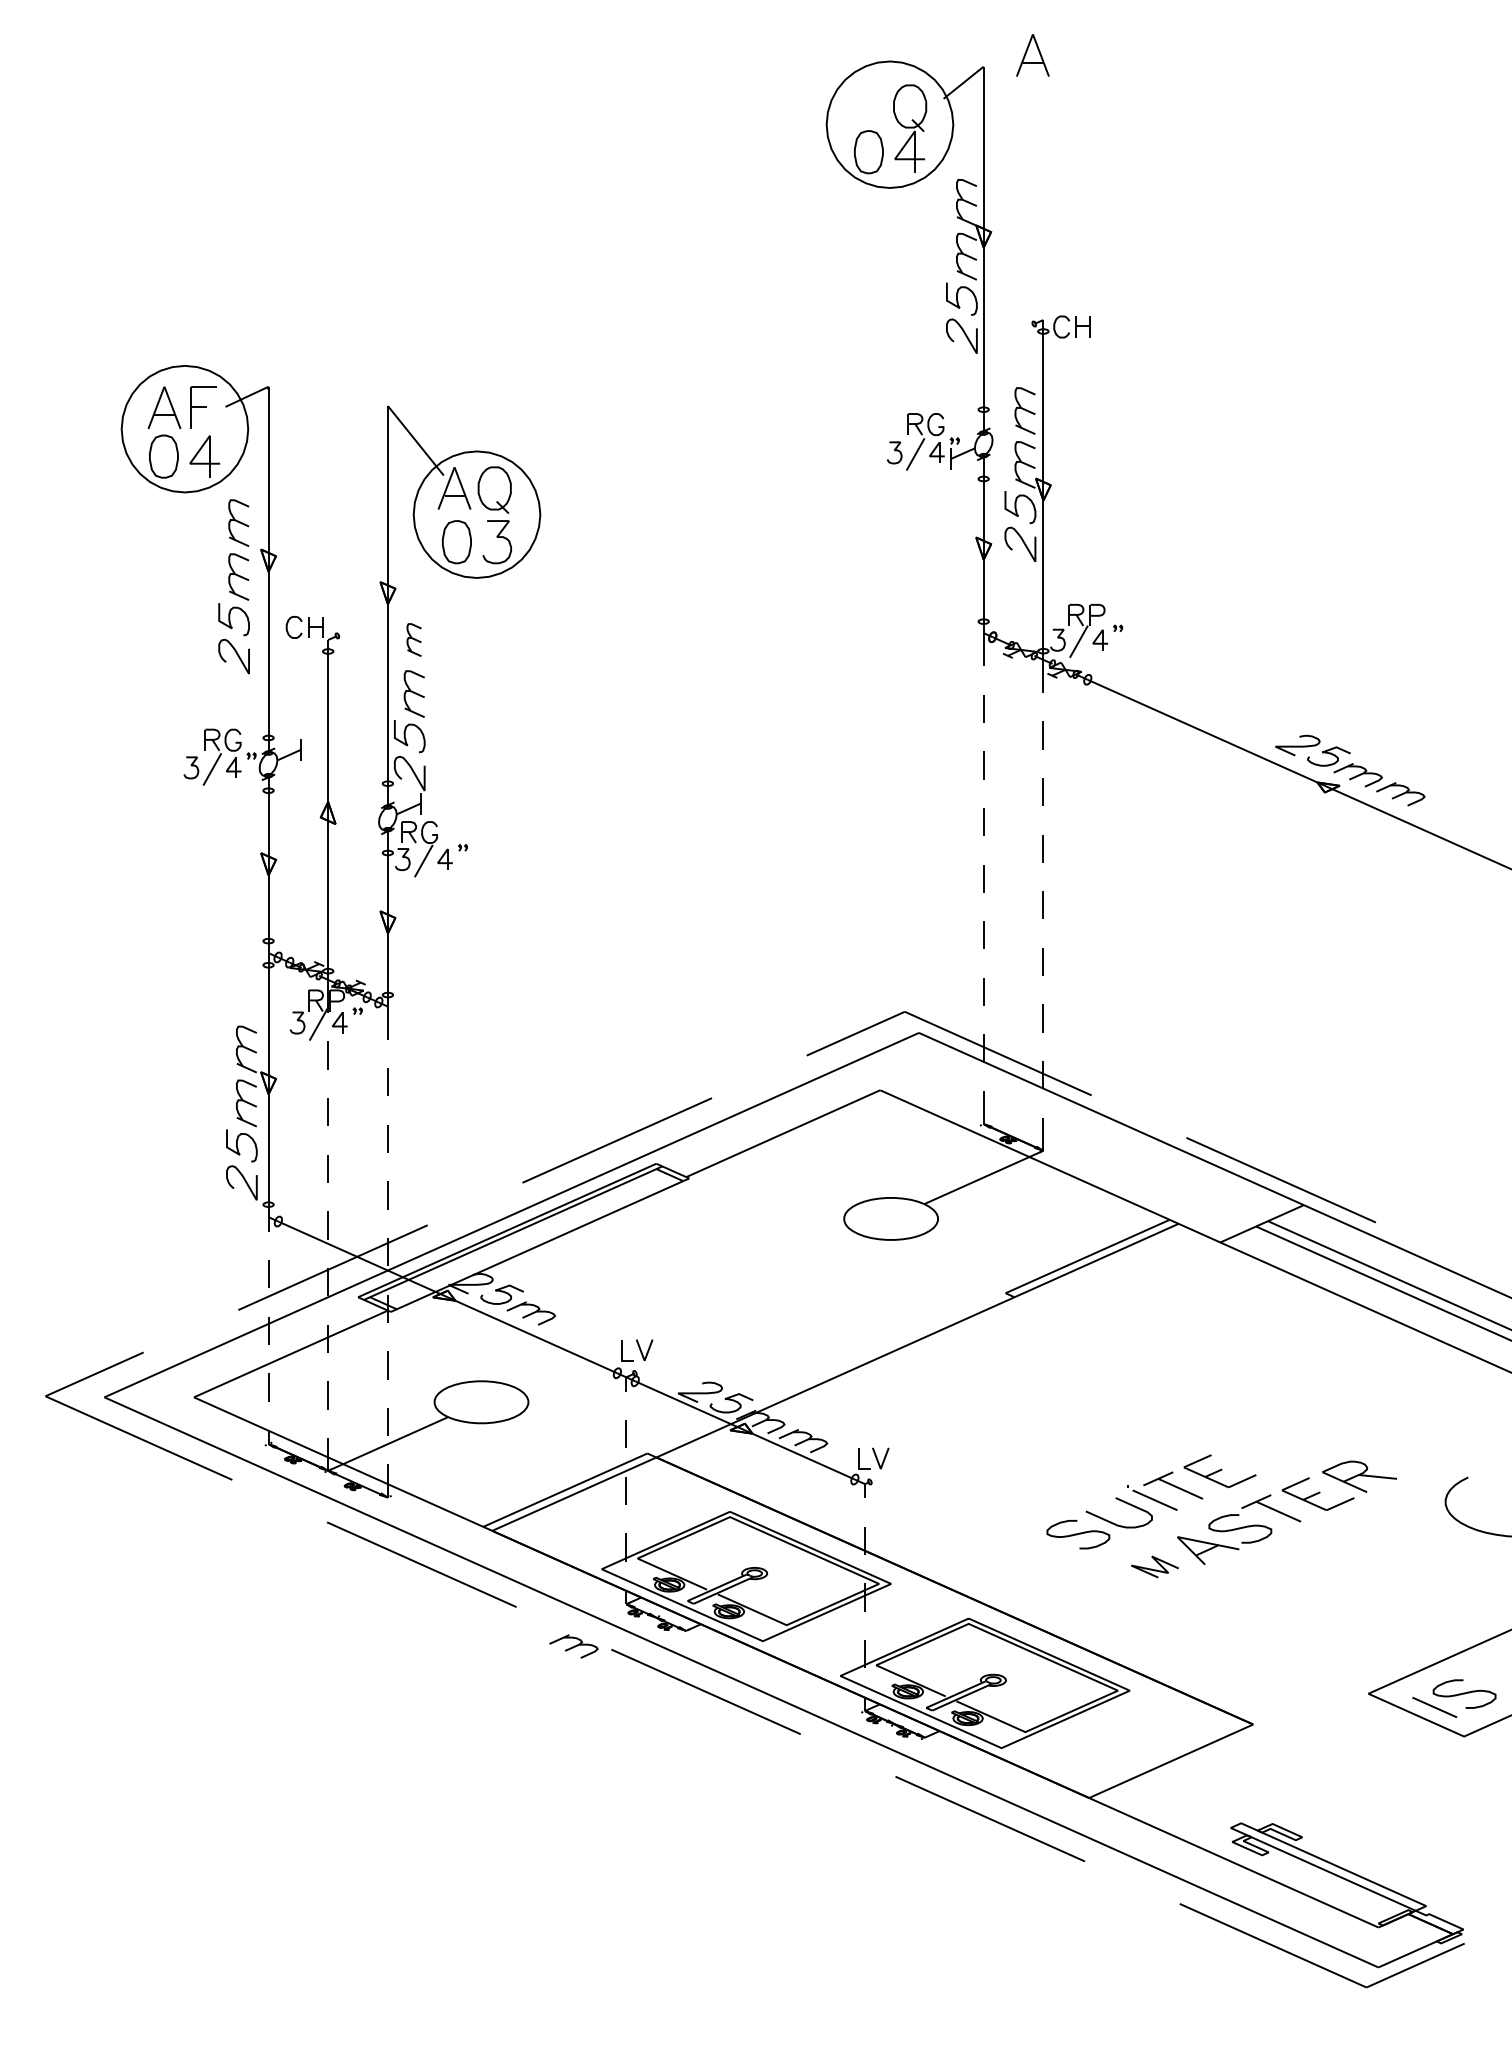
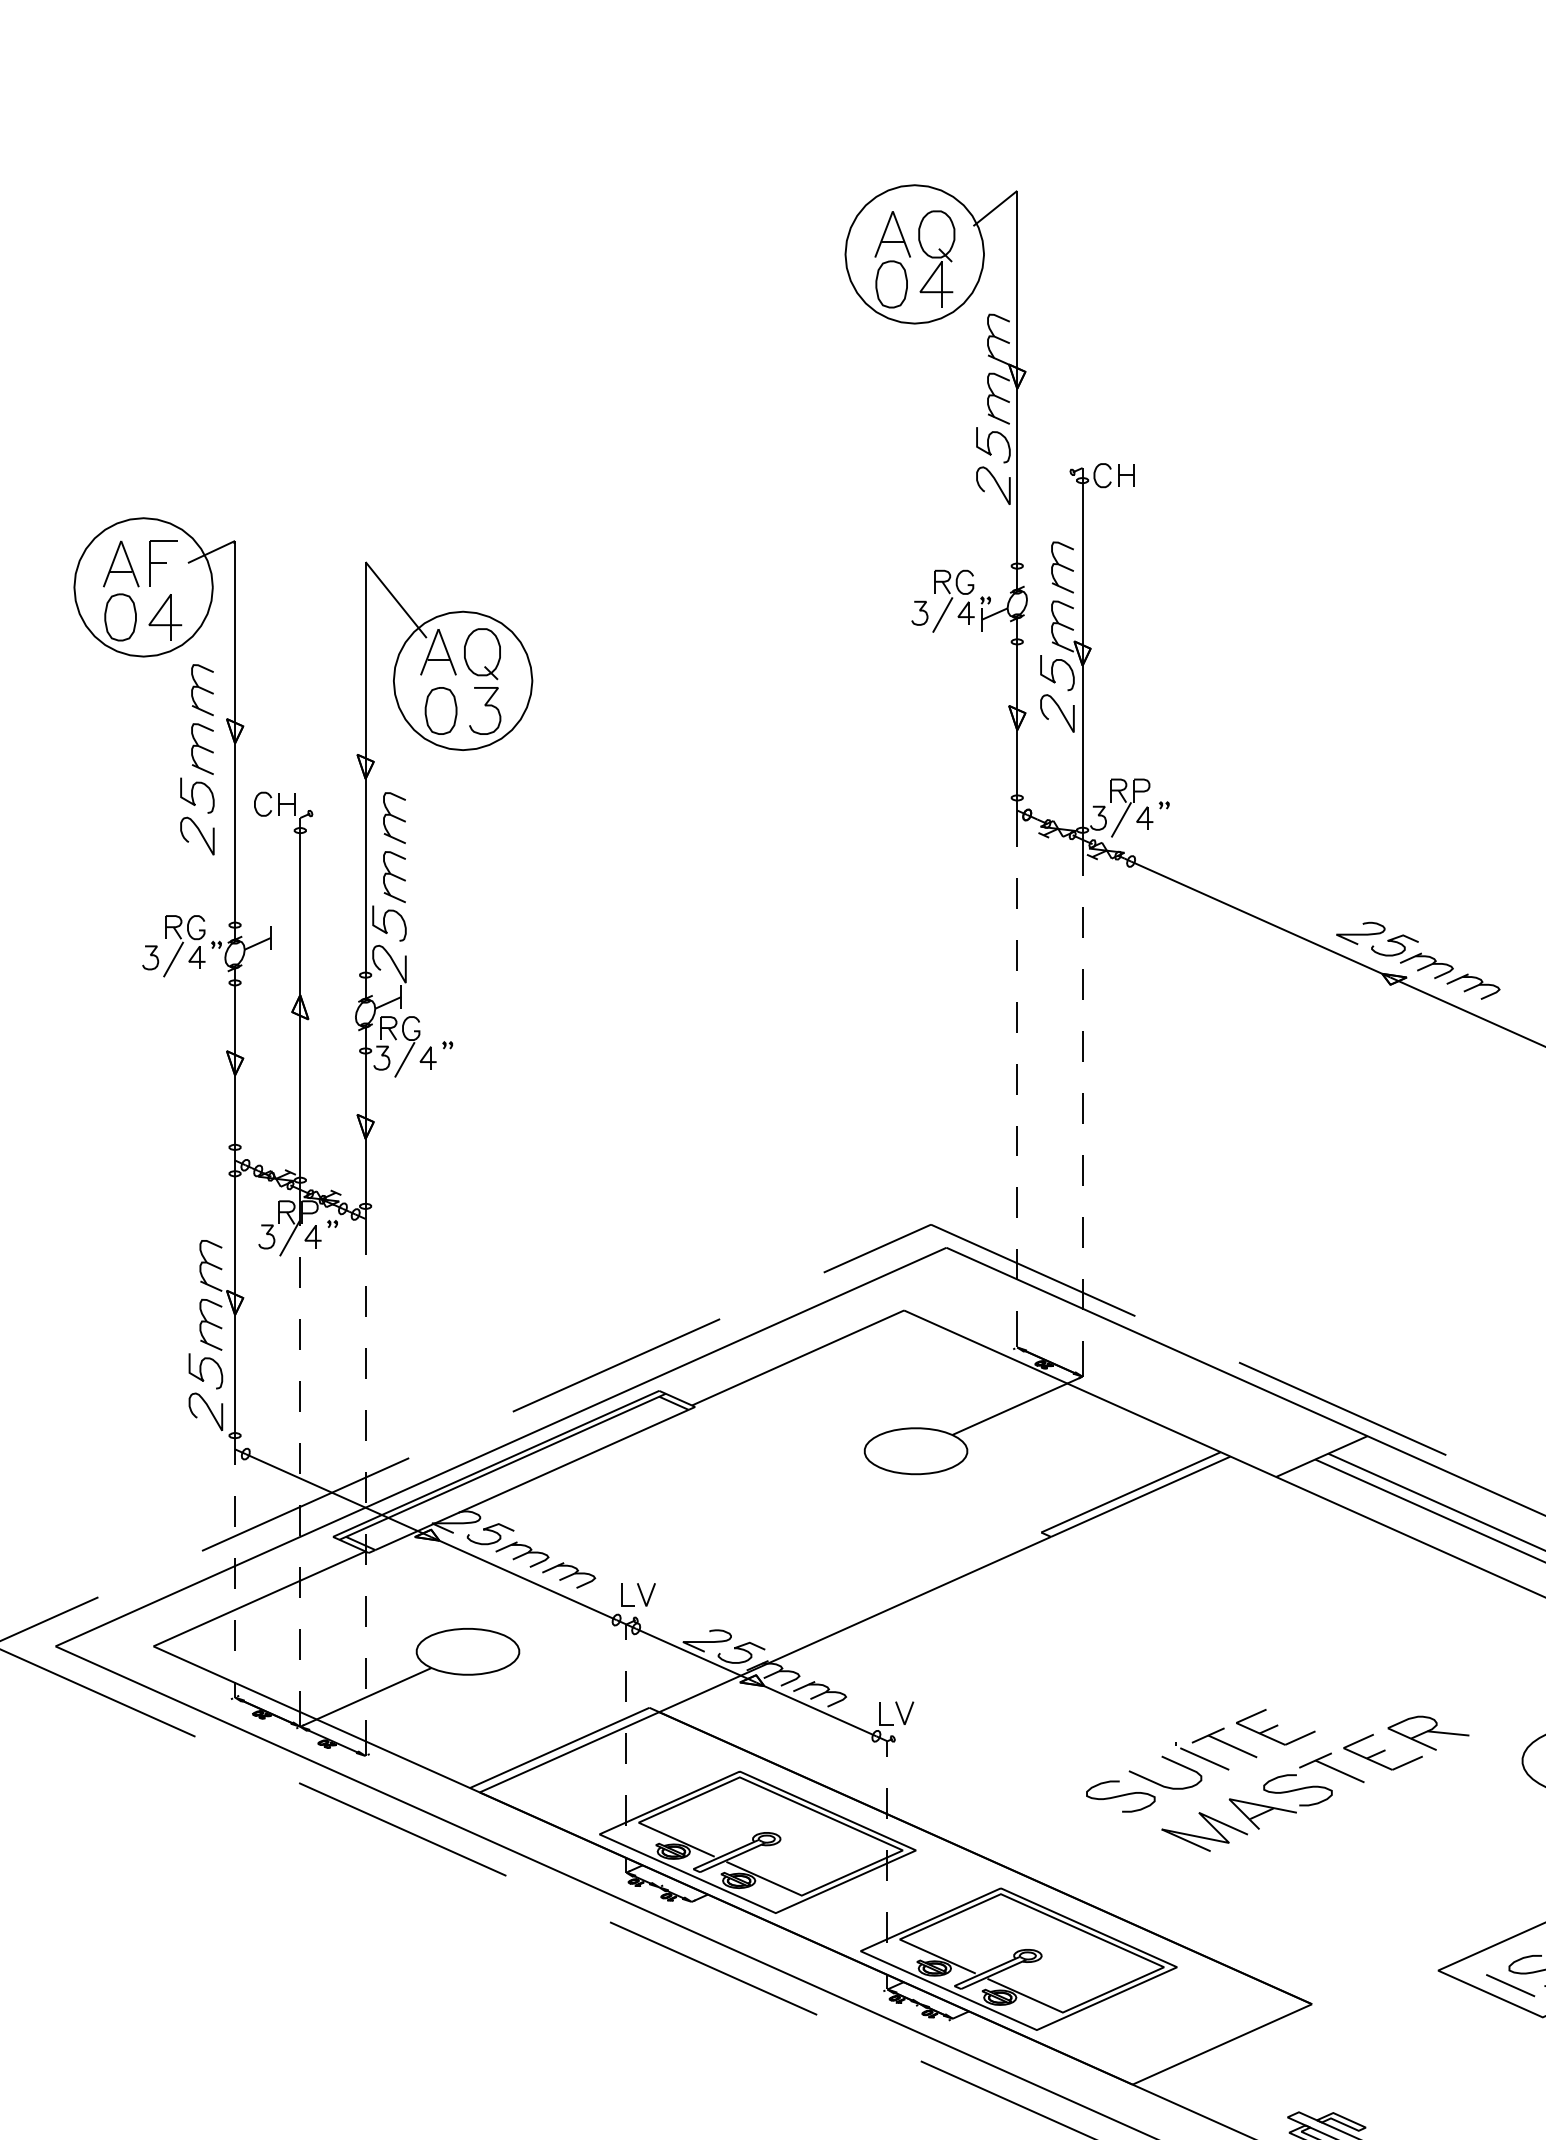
part: (1032, 55) -> (892, 234), moved
part: (413, 639) -> (393, 817), size x1.43
part: (1154, 1566) -> (1204, 1831), size x1.67
part: (573, 1646) -> (568, 1575), moved

